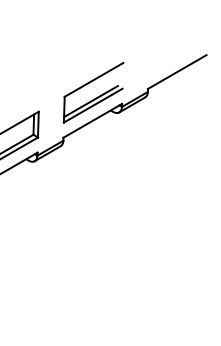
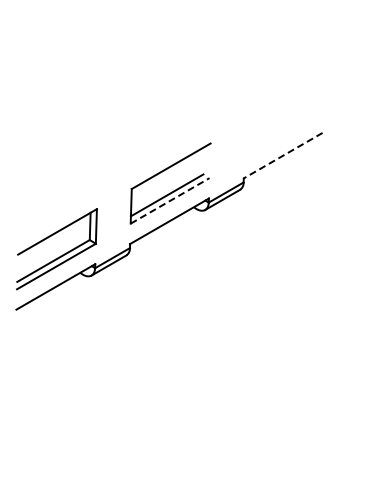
line: (177, 71) -> (283, 155), solid -> dashed
line: (93, 105) -> (170, 200), solid -> dashed

